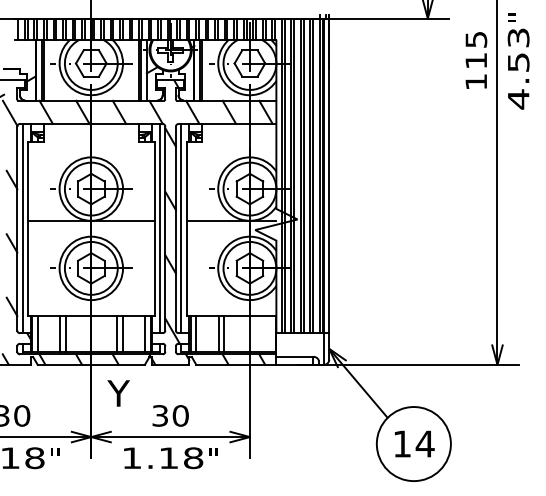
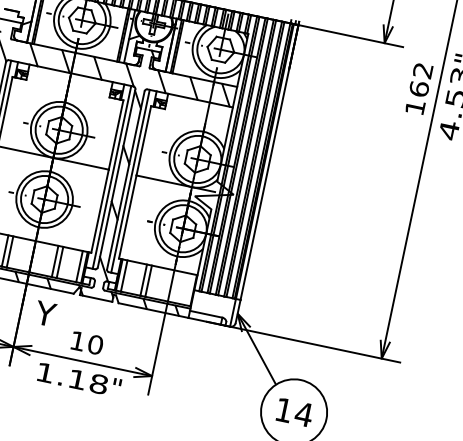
text: (476, 50) -> (421, 80), 115 -> 162
text: (159, 415) -> (77, 340), 30 -> 10

